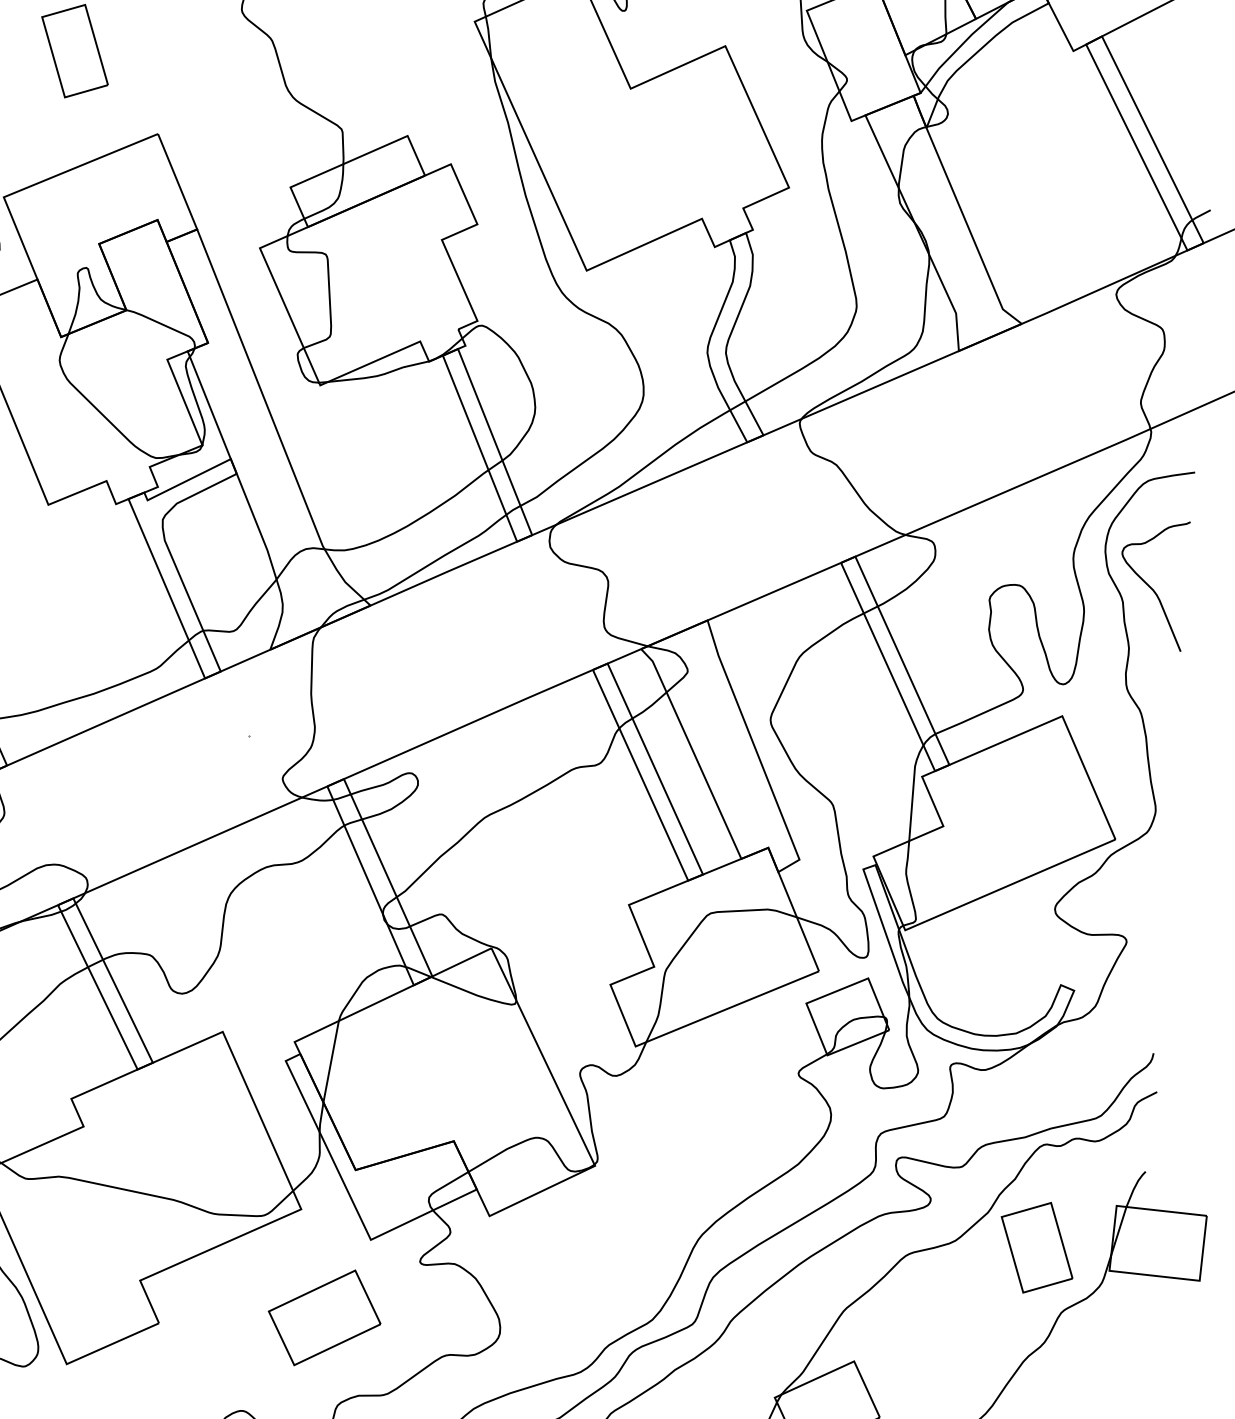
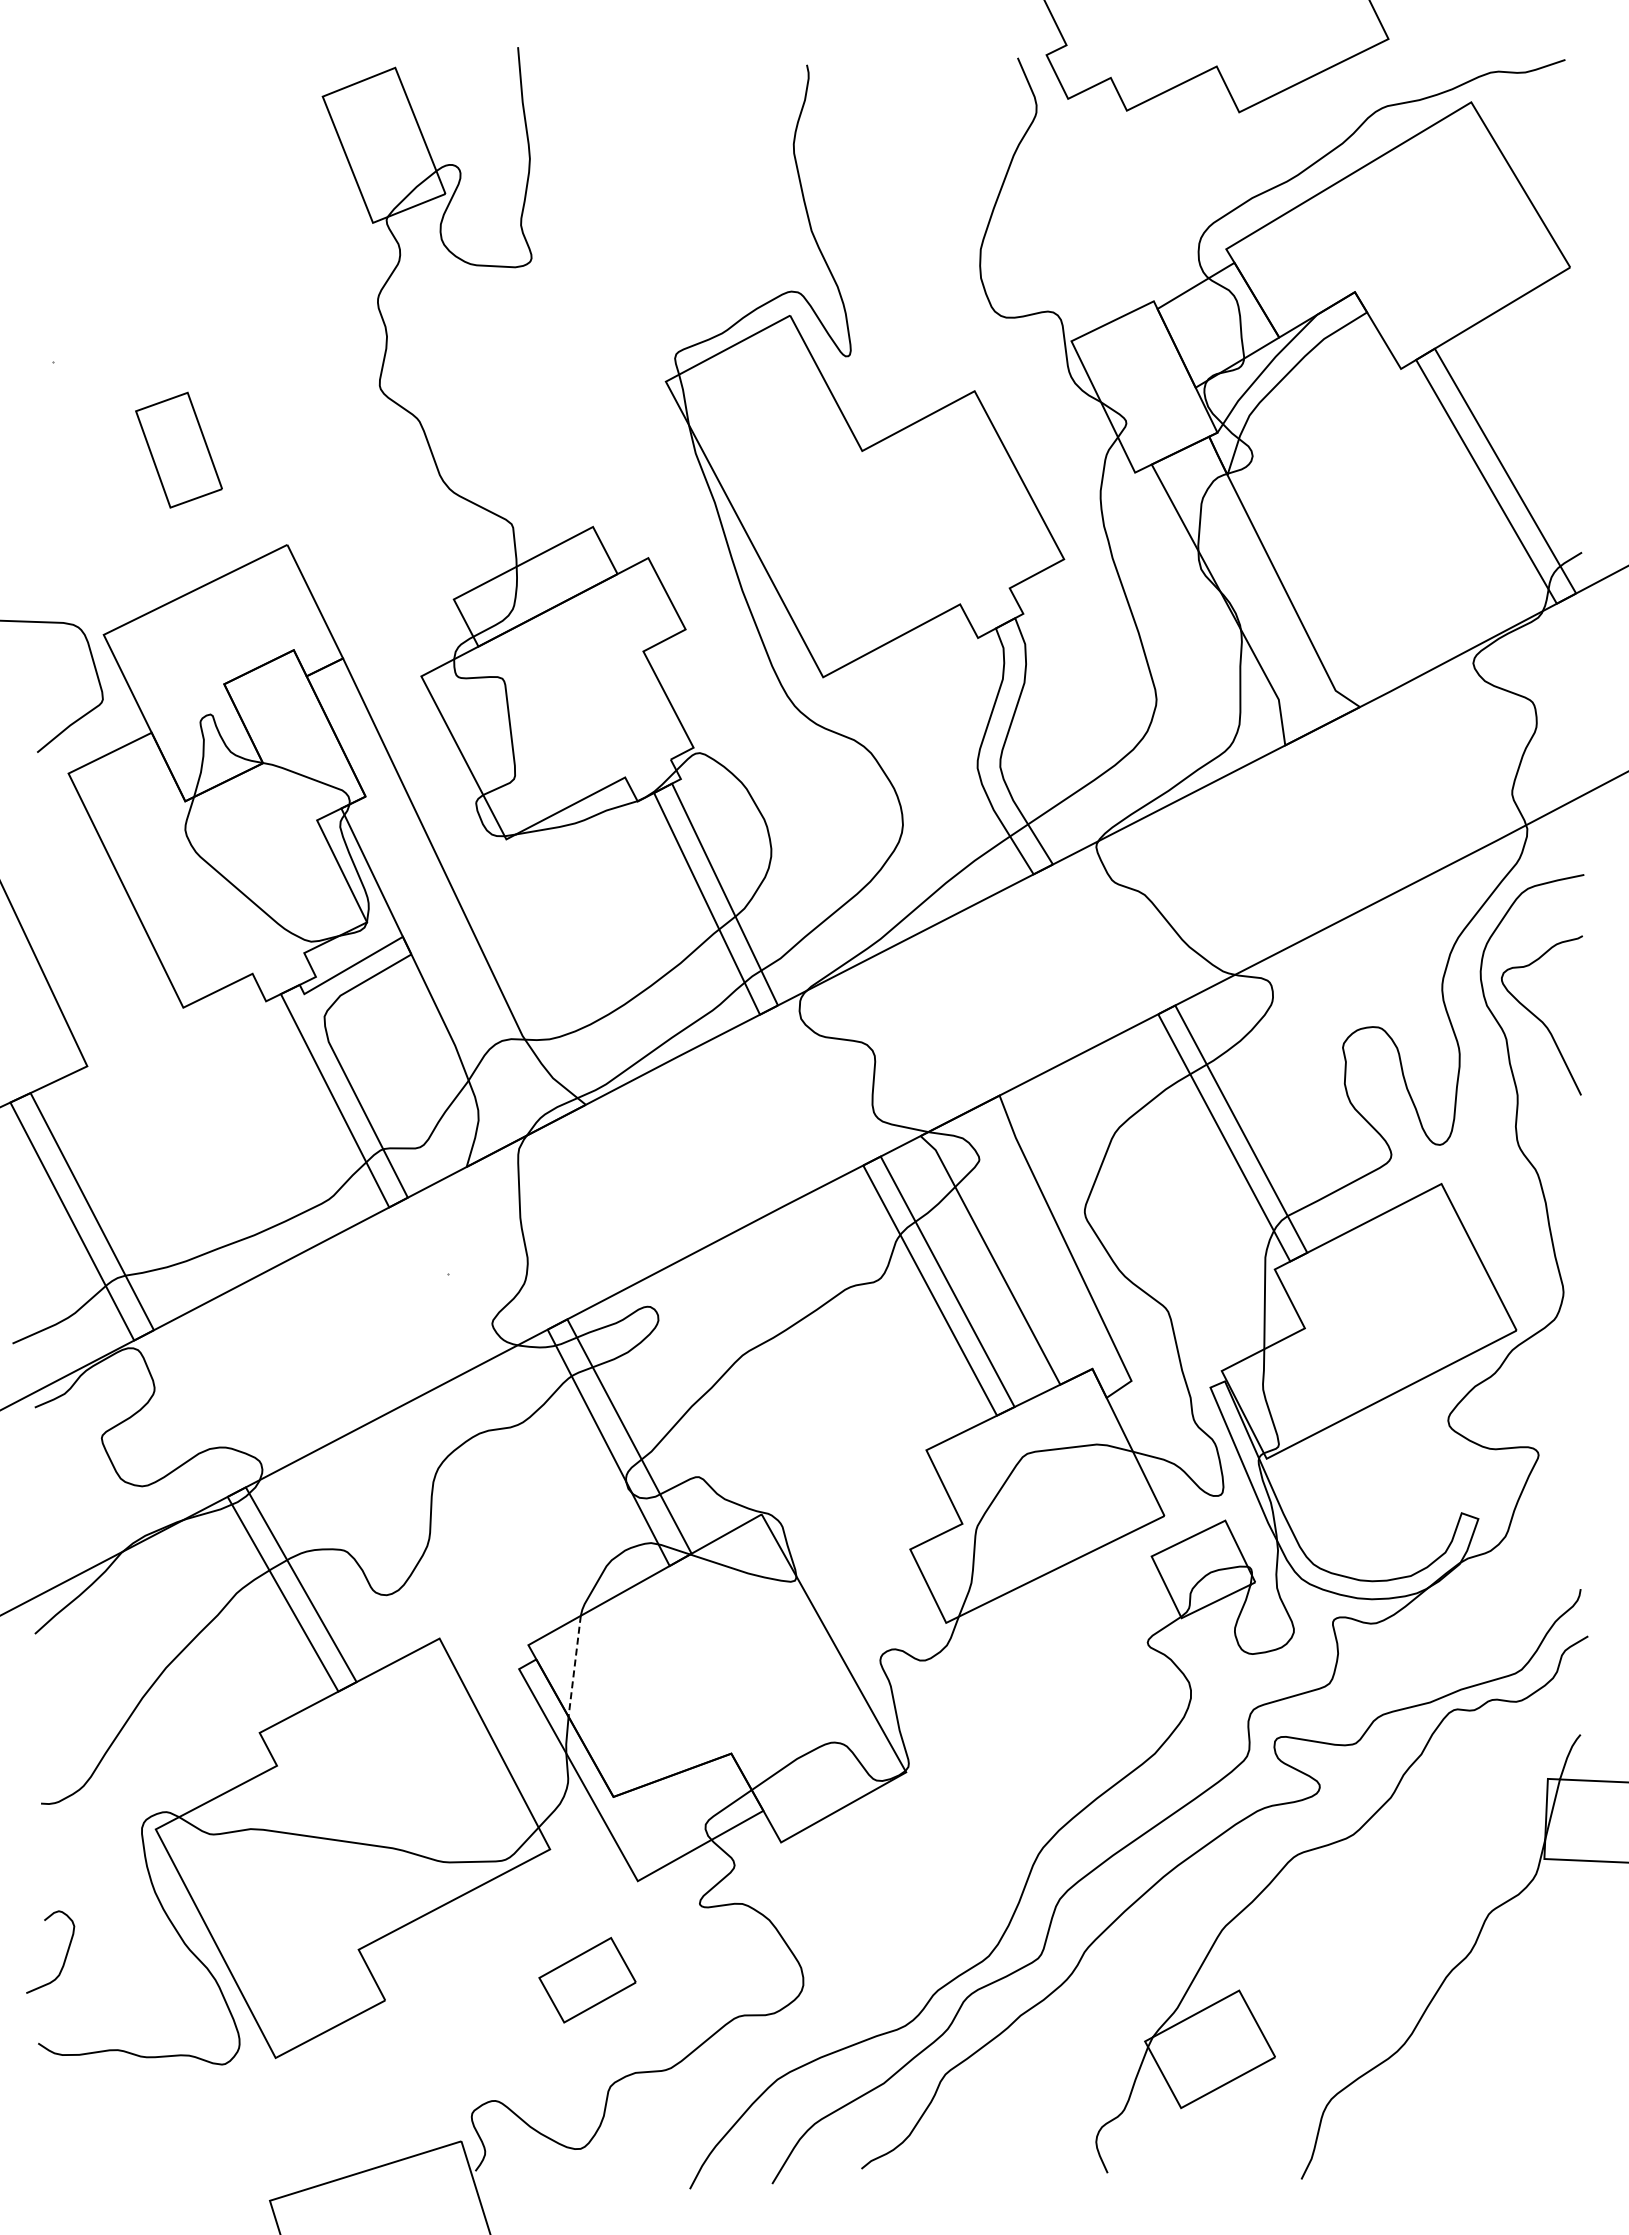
line: (330, 1061) -> (574, 1666), solid -> dashed
part: (1036, 1247) -> (1453, 1836), removed
part: (324, 1317) -> (587, 1979), size x0.7

